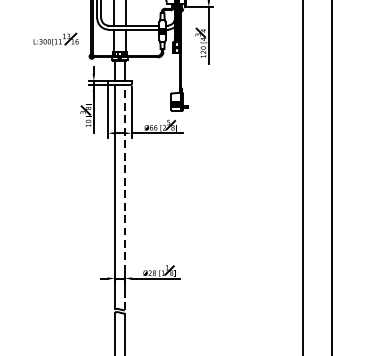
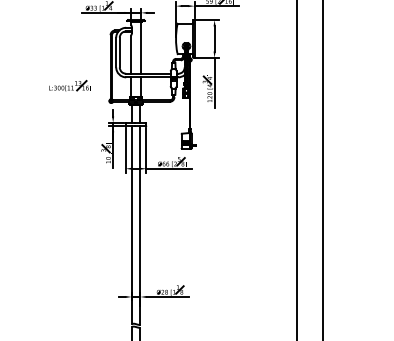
part: (56, 38) -> (69, 85), moved
line: (124, 197) -> (140, 225), dashed -> solid

